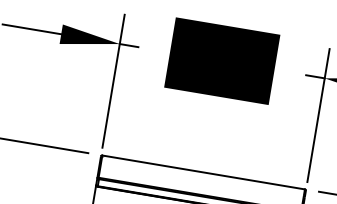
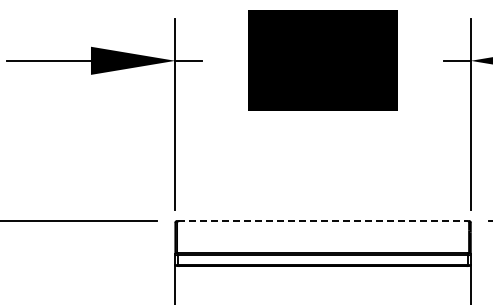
line: (203, 172) -> (323, 221), solid -> dashed

